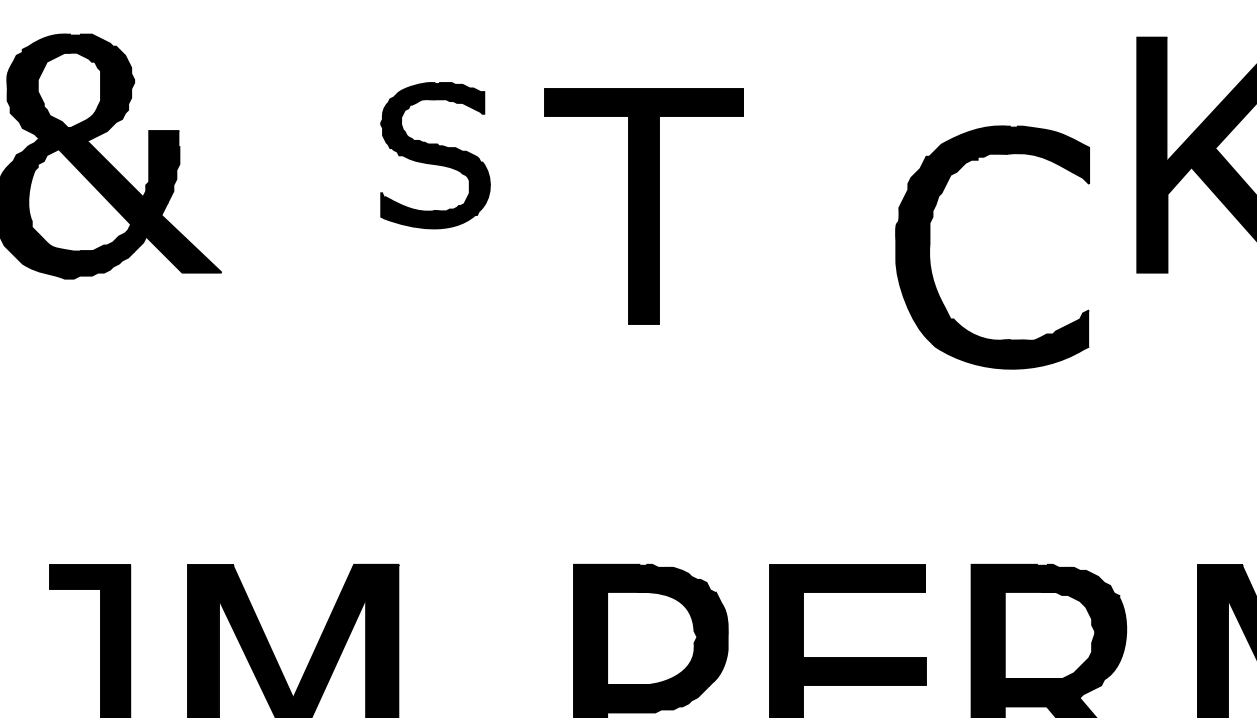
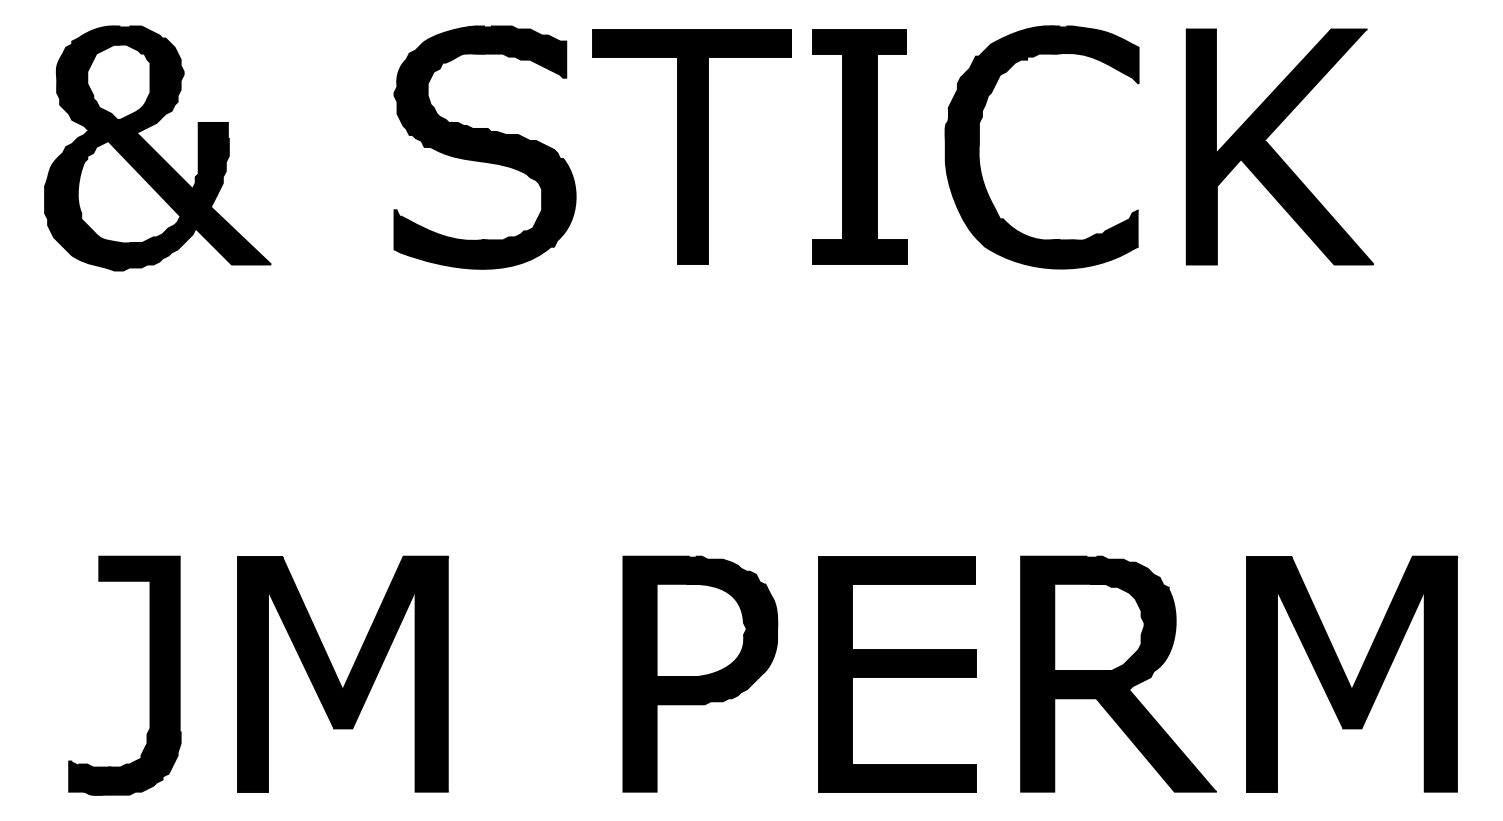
part: (810, 154) -> (859, 146), added
part: (435, 155) -> (484, 147), size x1.67
part: (643, 205) -> (691, 146), moved
part: (930, 247) -> (979, 147), moved

